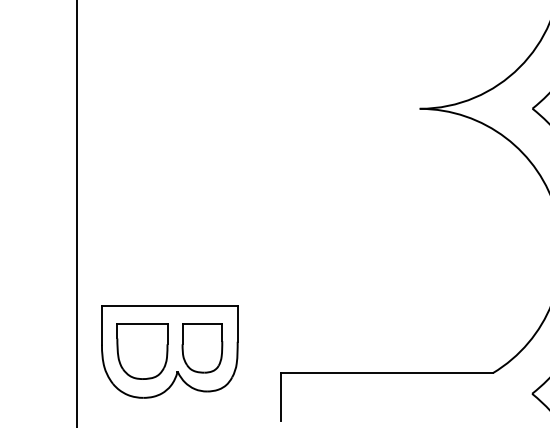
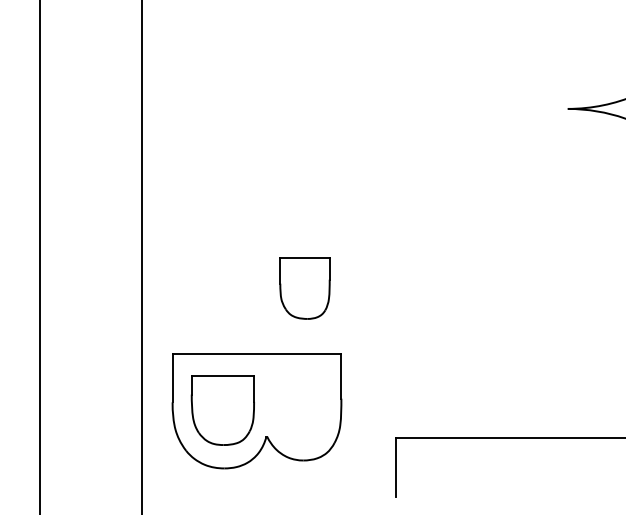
part: (202, 348) -> (305, 288), moved

